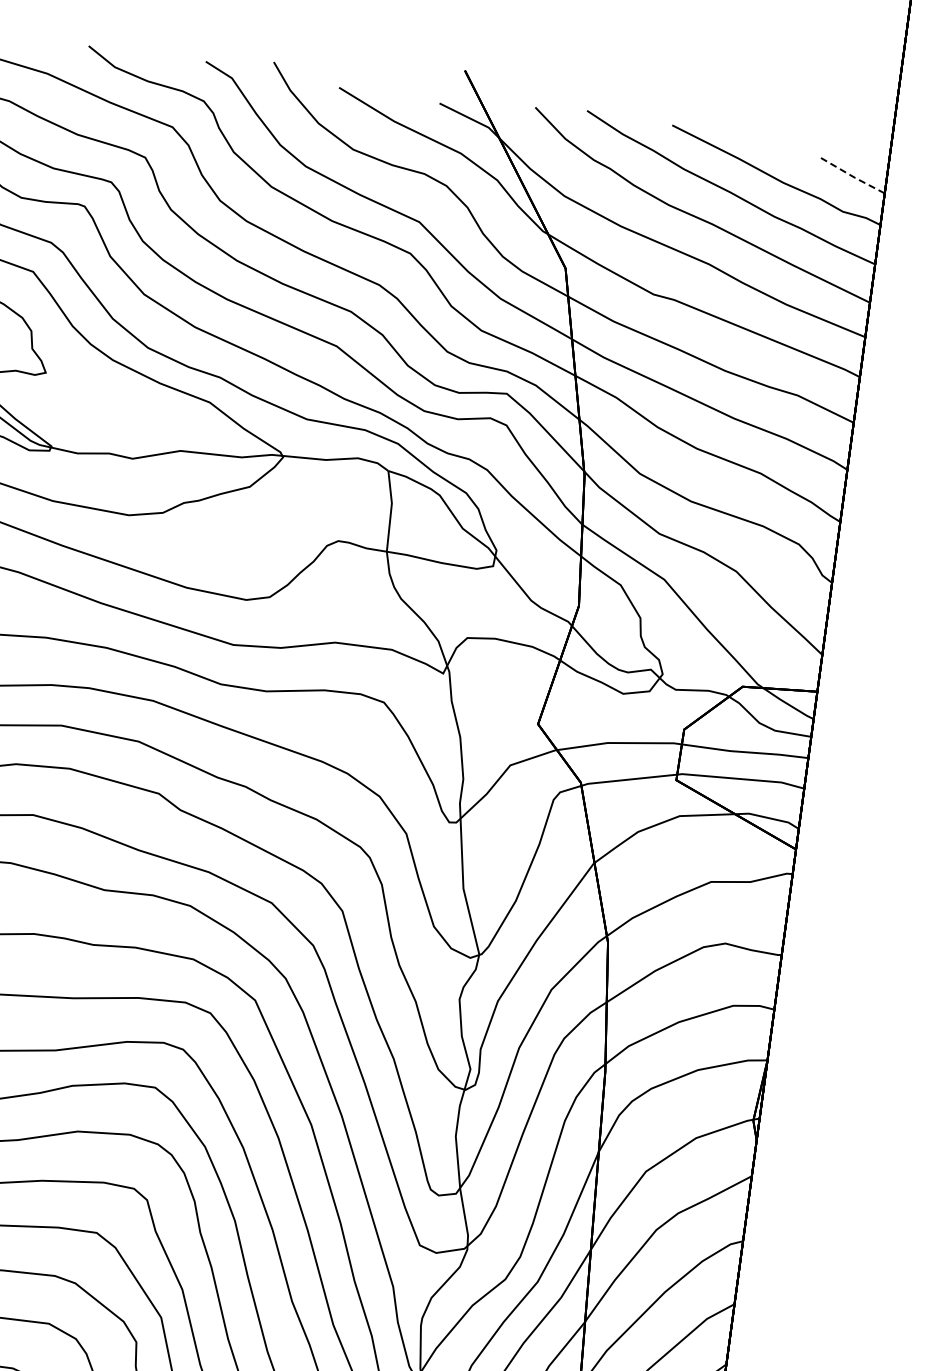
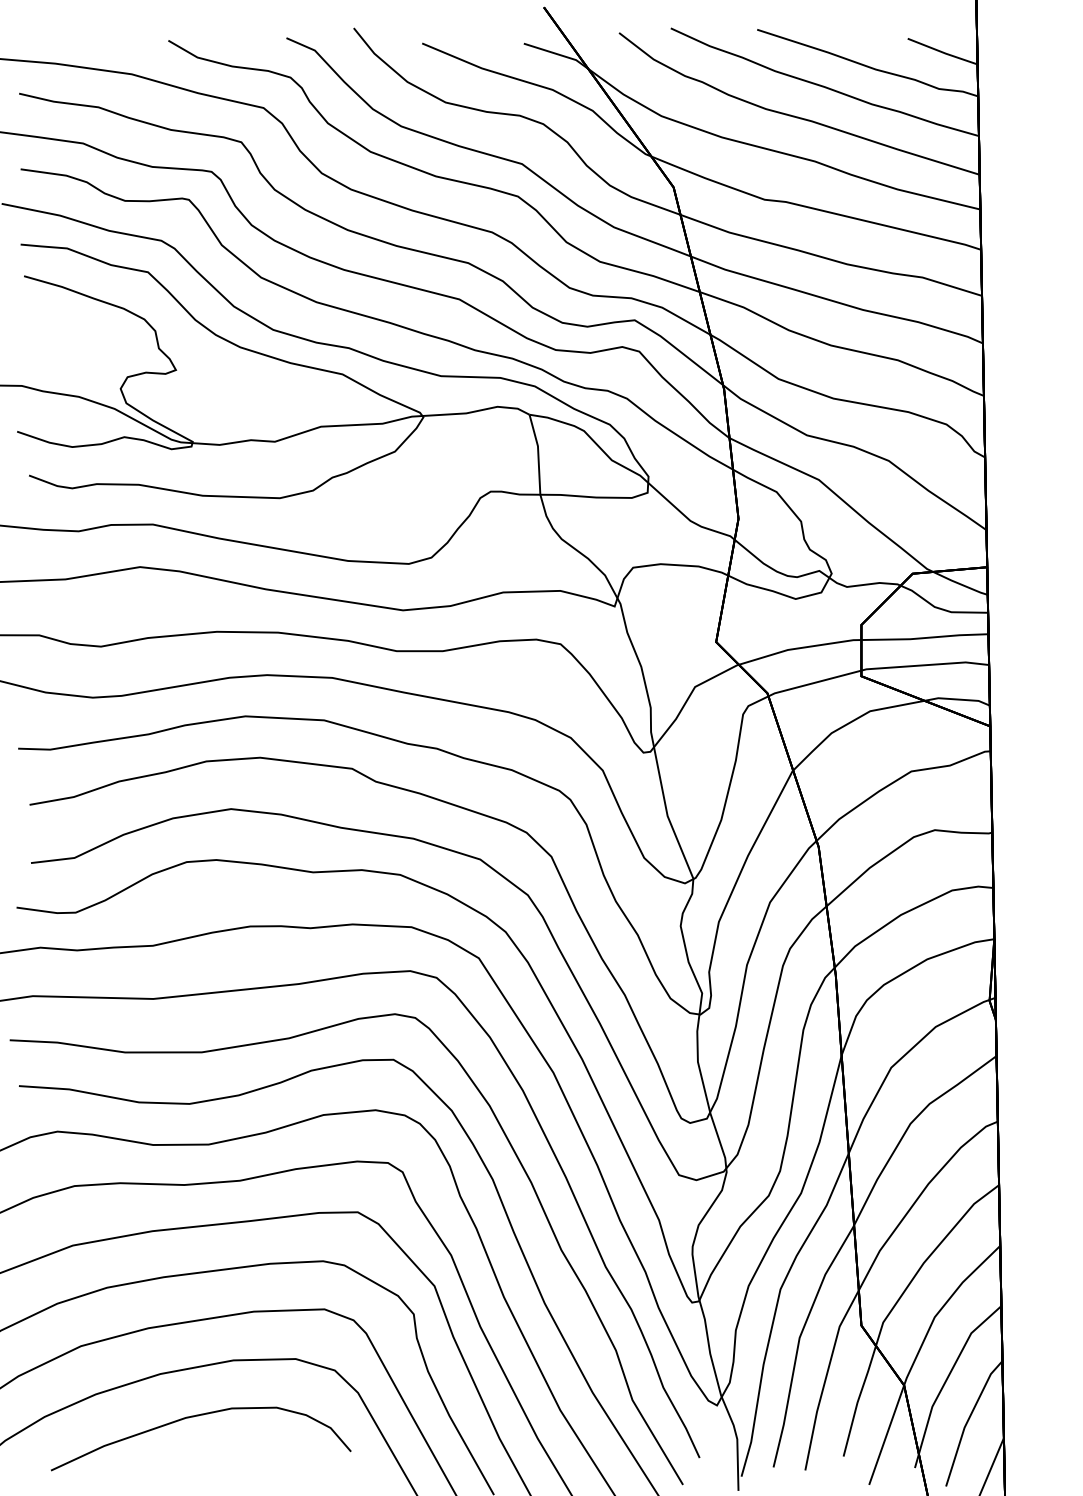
line: (851, 176) -> (942, 52), dashed -> solid

